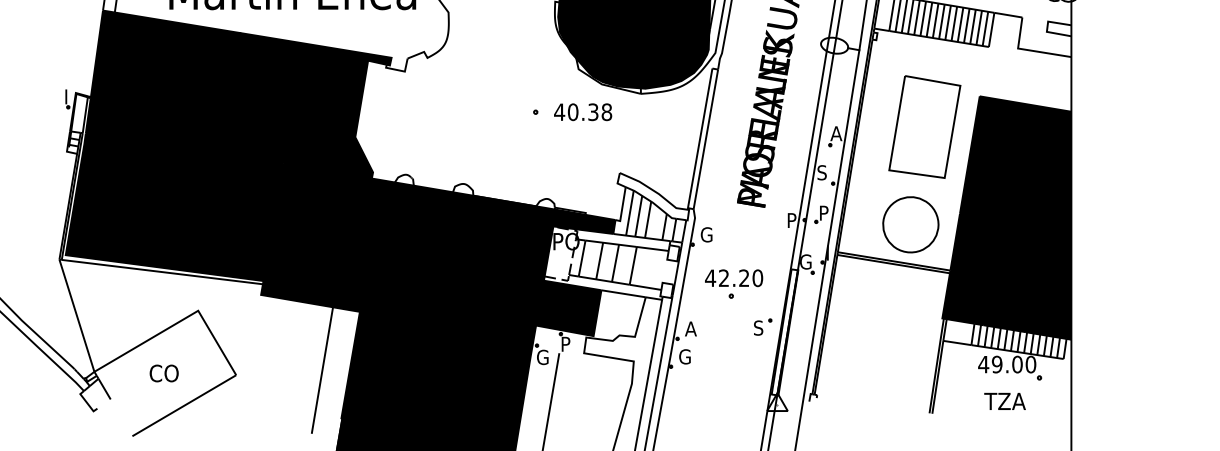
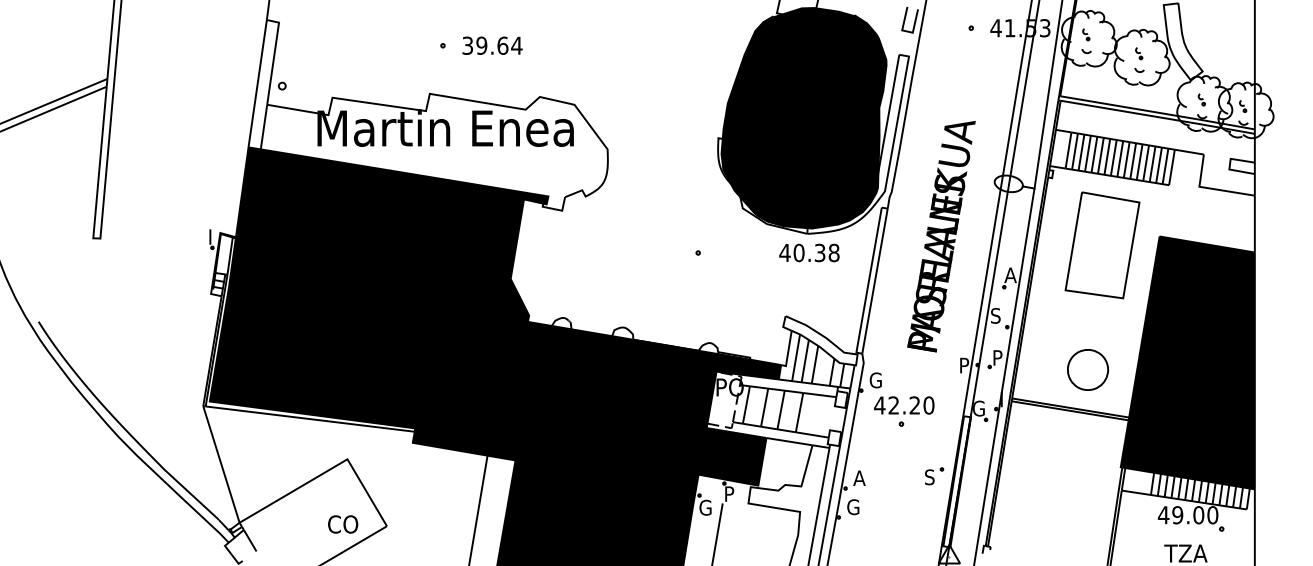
text: (583, 111) -> (809, 252), moved
part: (924, 127) -> (1102, 245), moved
part: (910, 224) -> (1087, 369), size x0.7
part: (734, 284) -> (904, 411), moved
text: (164, 373) -> (343, 524), moved

